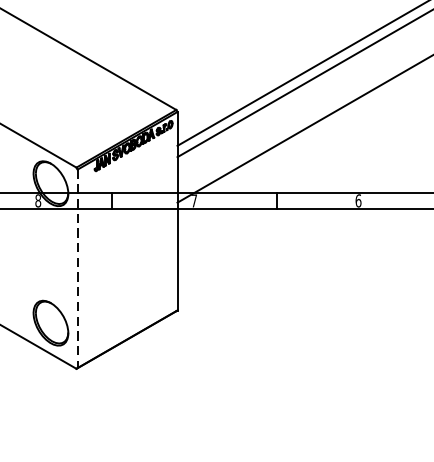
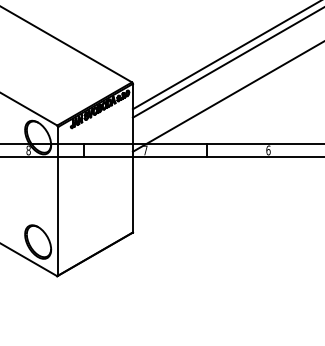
line: (78, 269) -> (58, 201), dashed -> solid

